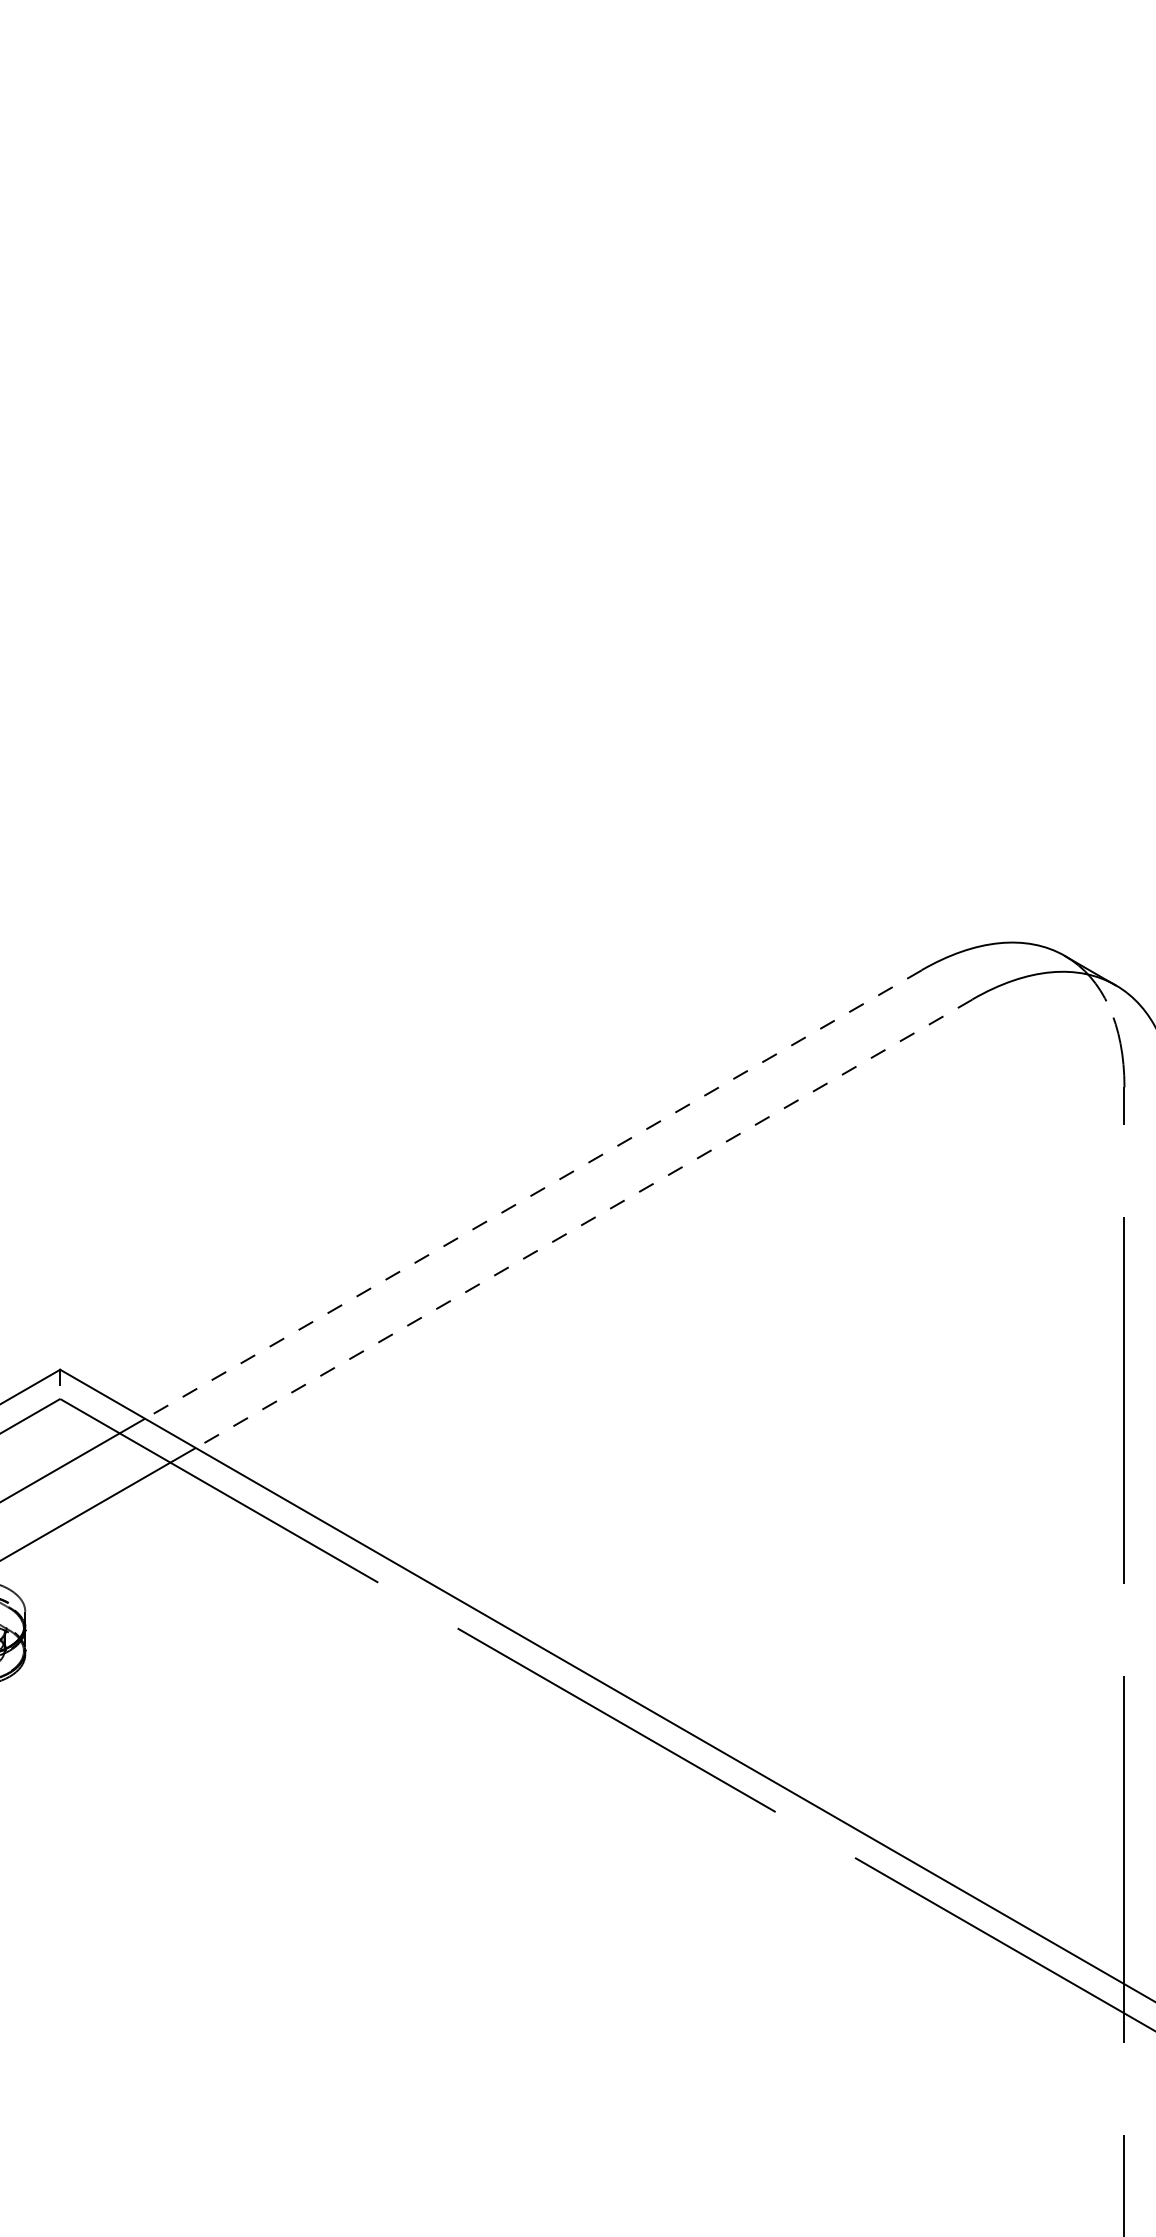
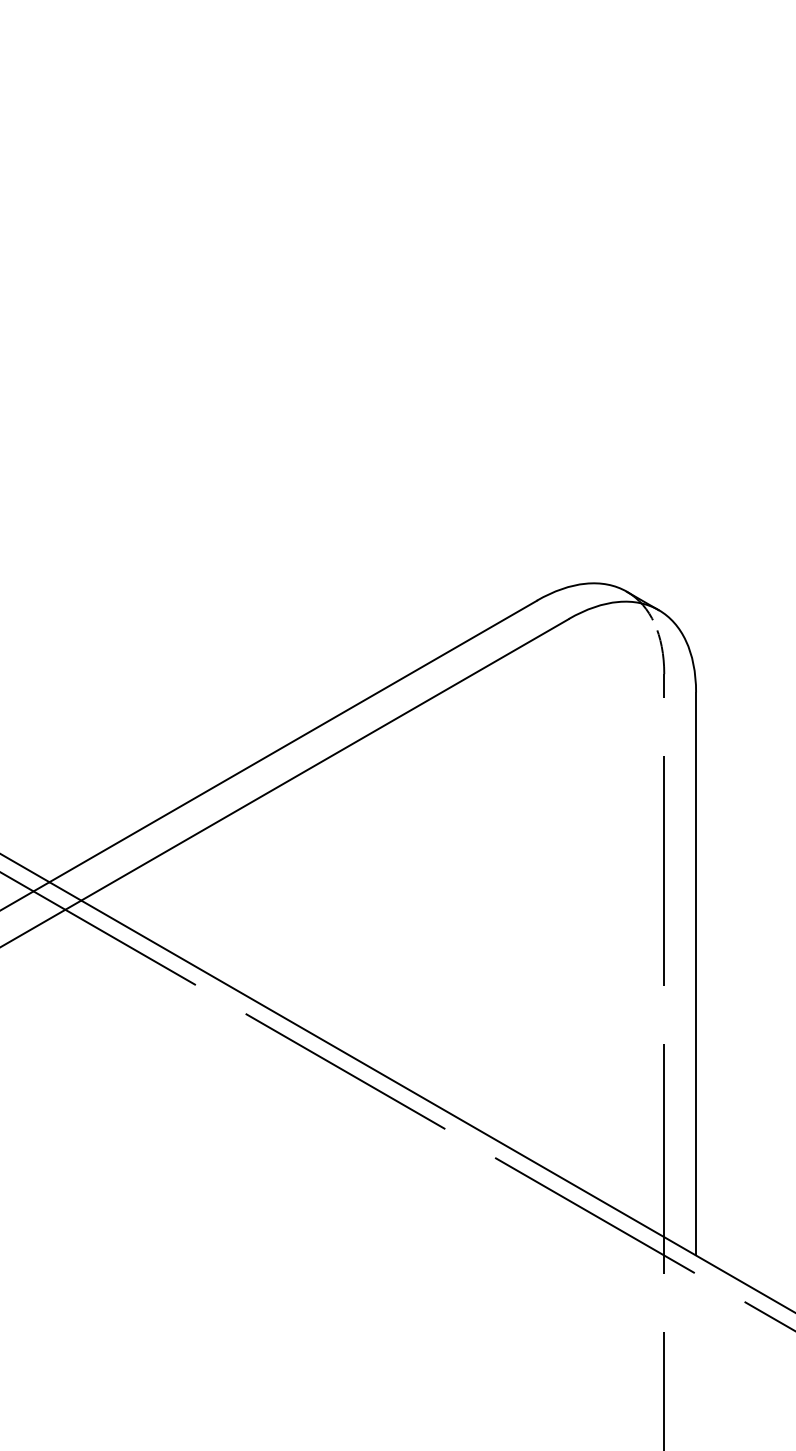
line: (532, 1194) -> (292, 741), dashed -> solid
line: (583, 1224) -> (324, 760), dashed -> solid

